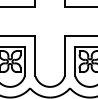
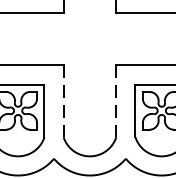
line: (35, 56) -> (63, 101), solid -> dashed
line: (64, 56) -> (115, 101), solid -> dashed

